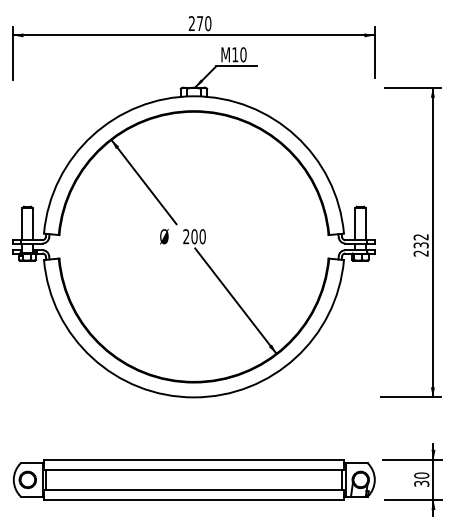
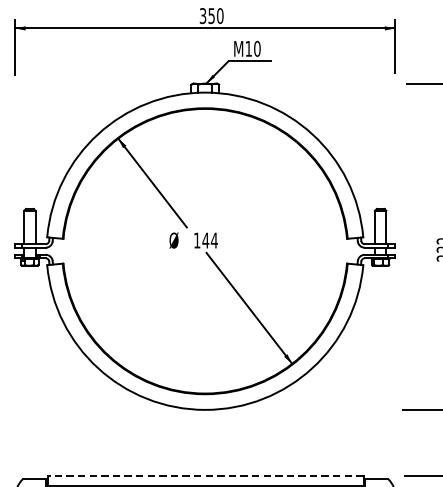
text: (195, 23) -> (206, 15), 270 -> 350
text: (194, 236) -> (205, 240), 200 -> 144
line: (194, 459) -> (205, 475), solid -> dashed

